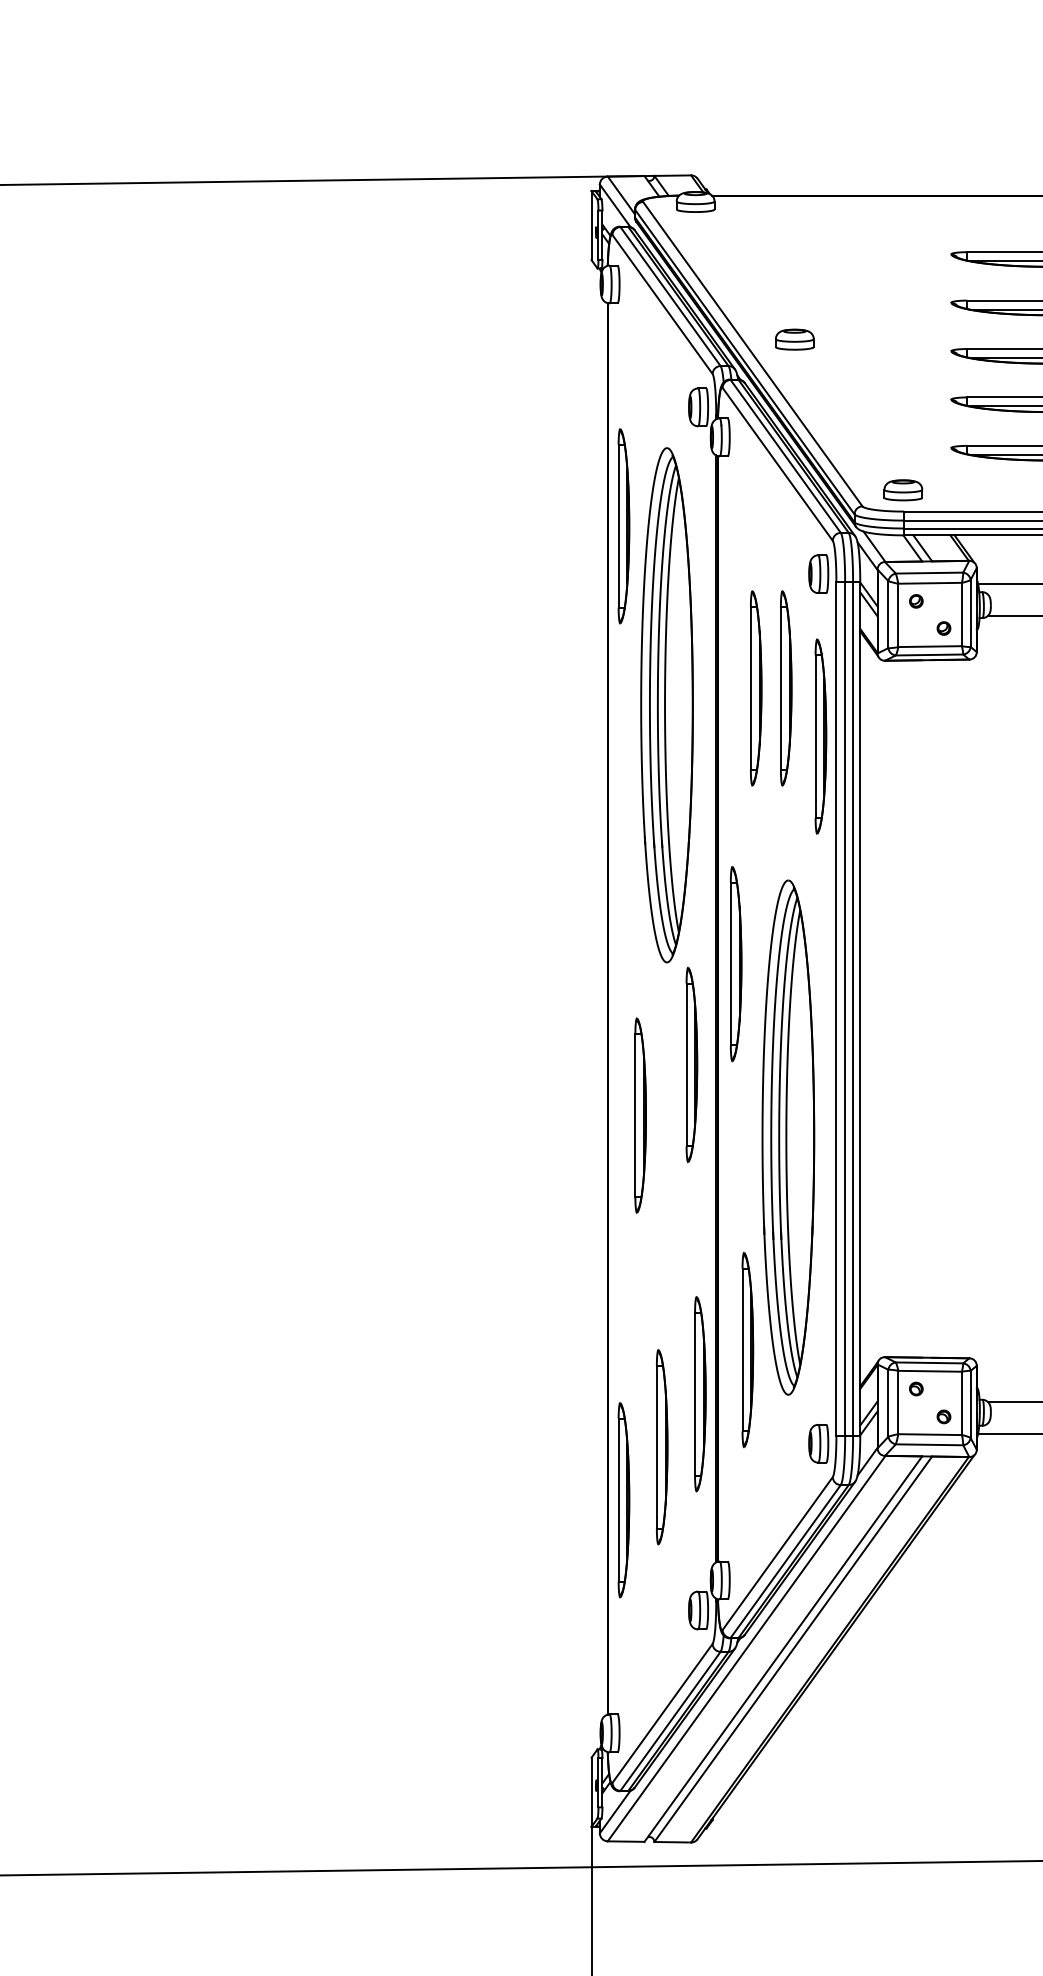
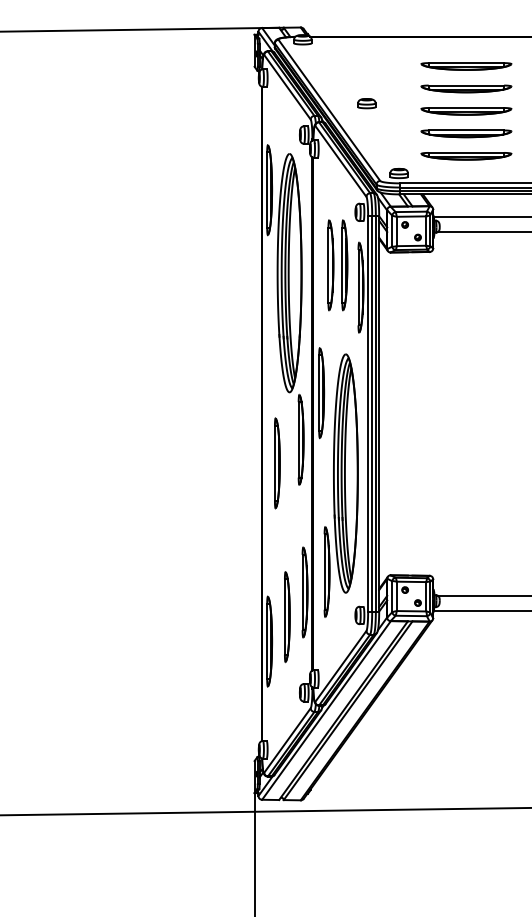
part: (794, 339) -> (366, 103), moved

